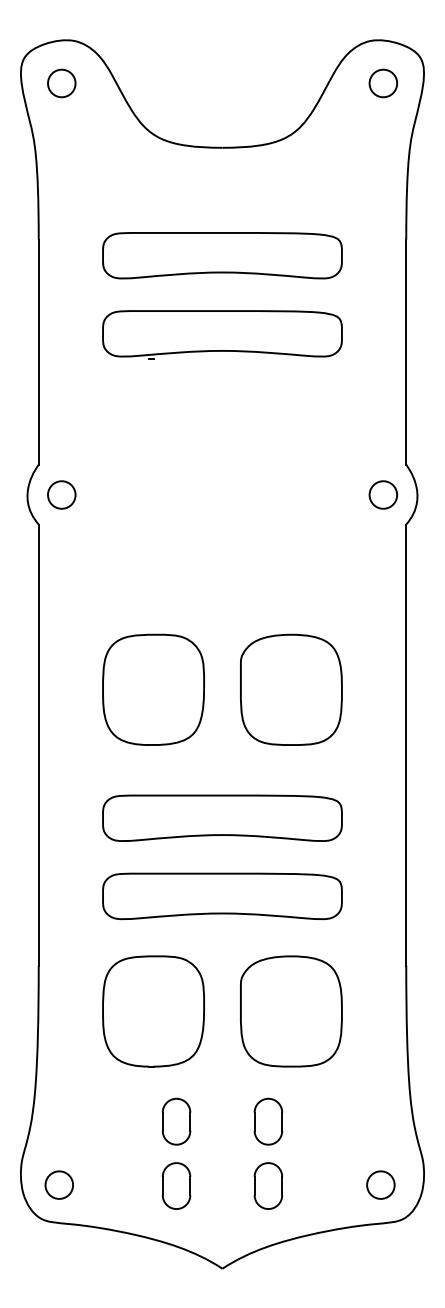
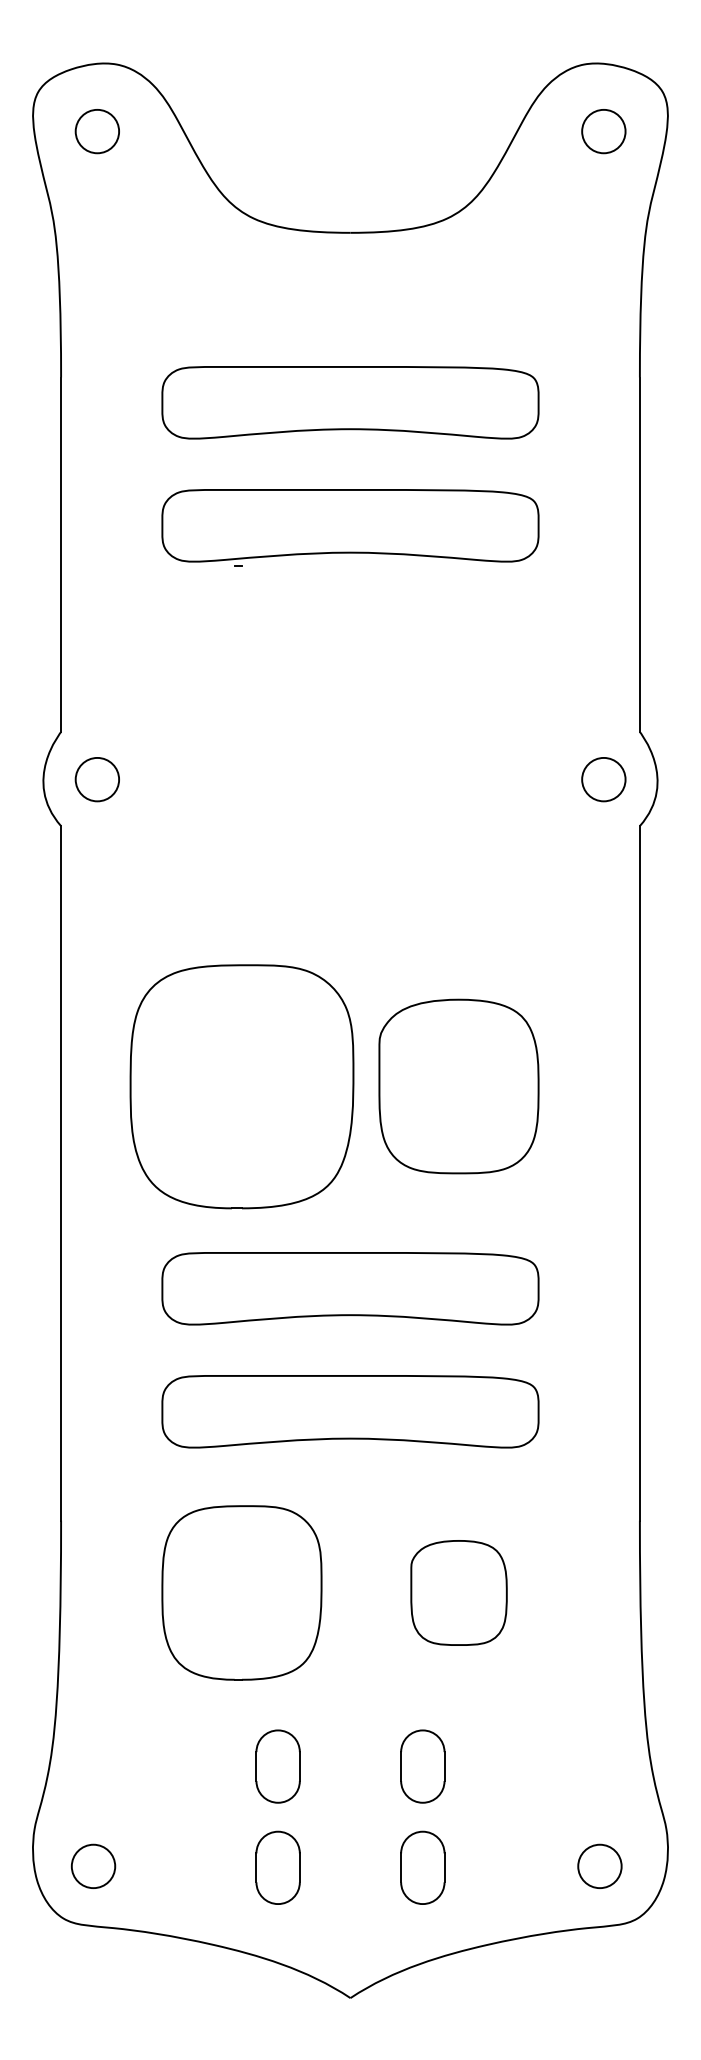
part: (153, 689) -> (241, 1085), size x1.4
part: (291, 1011) -> (459, 1592), size x0.6

